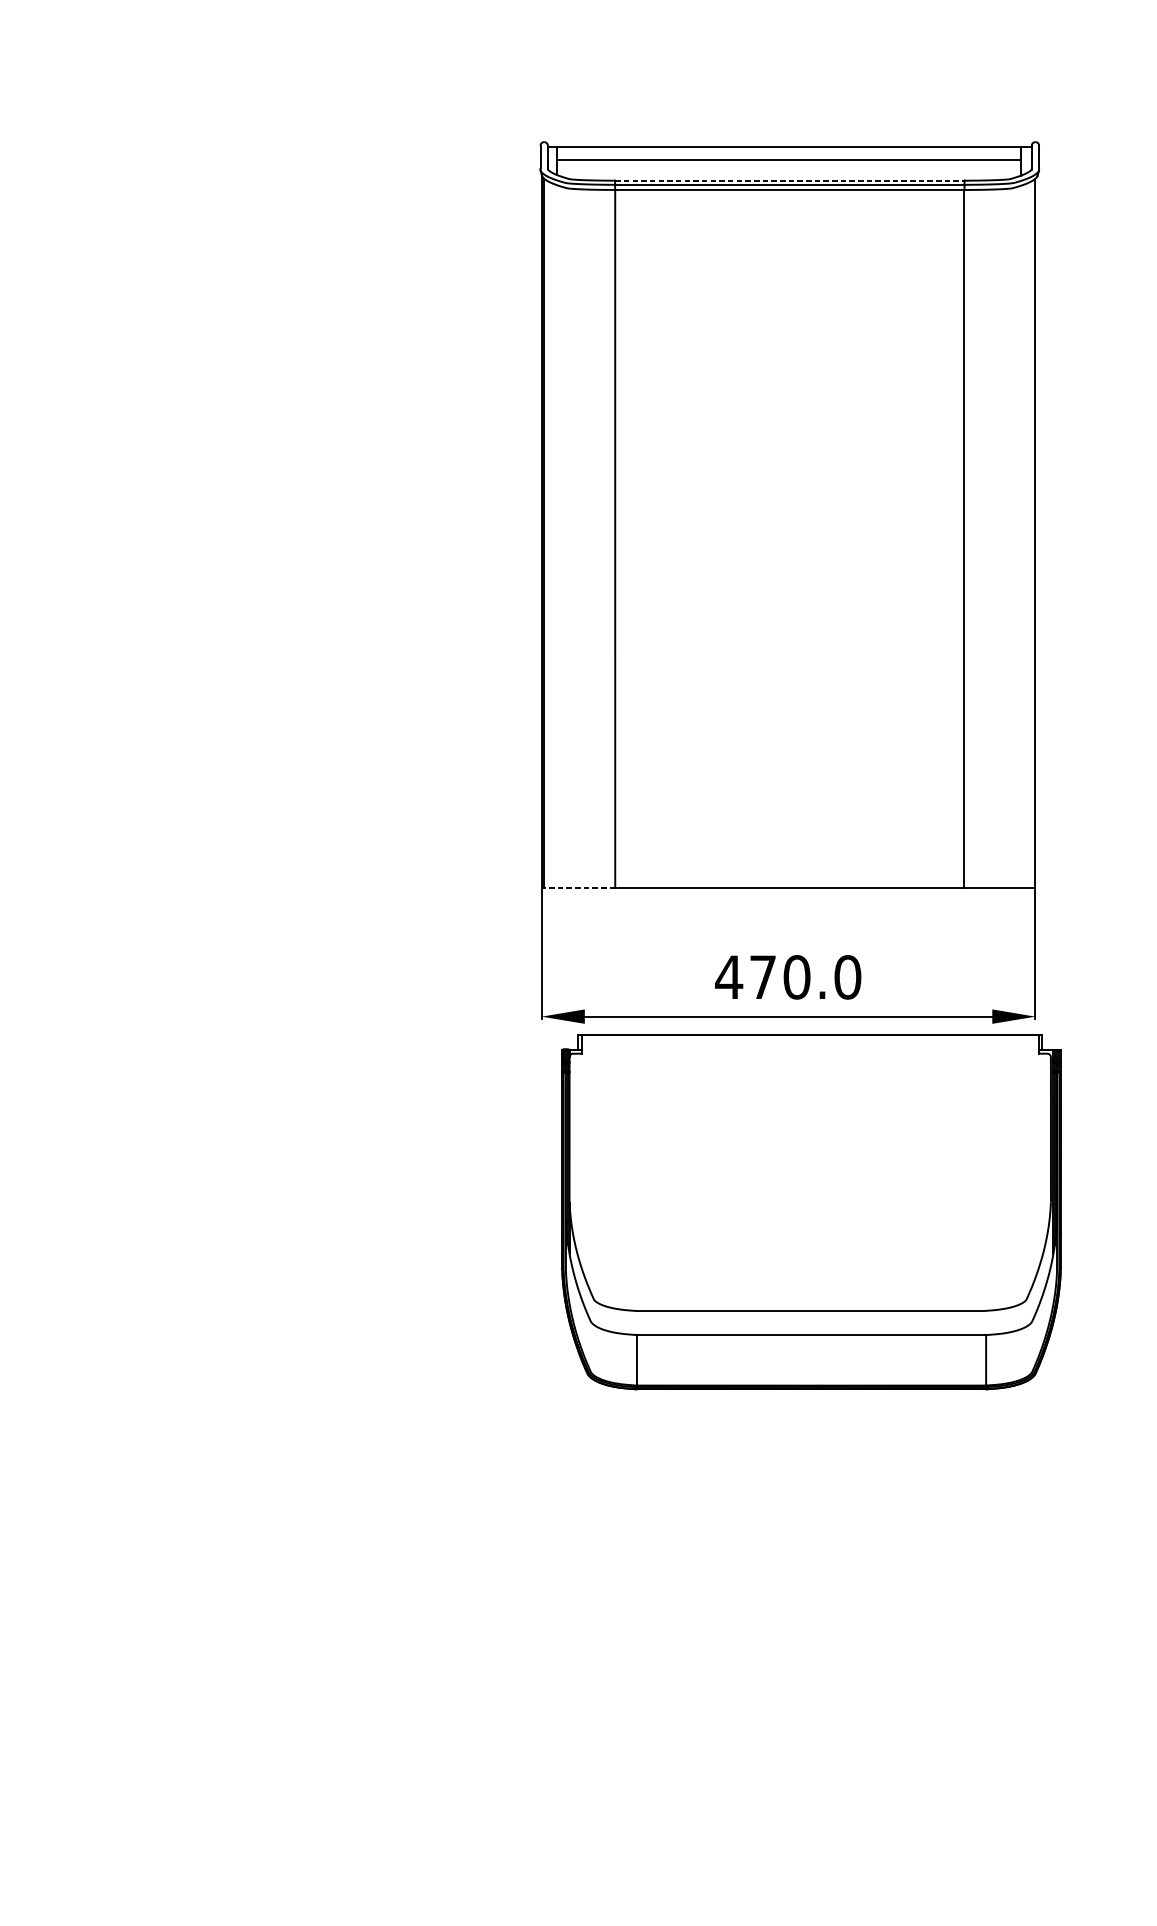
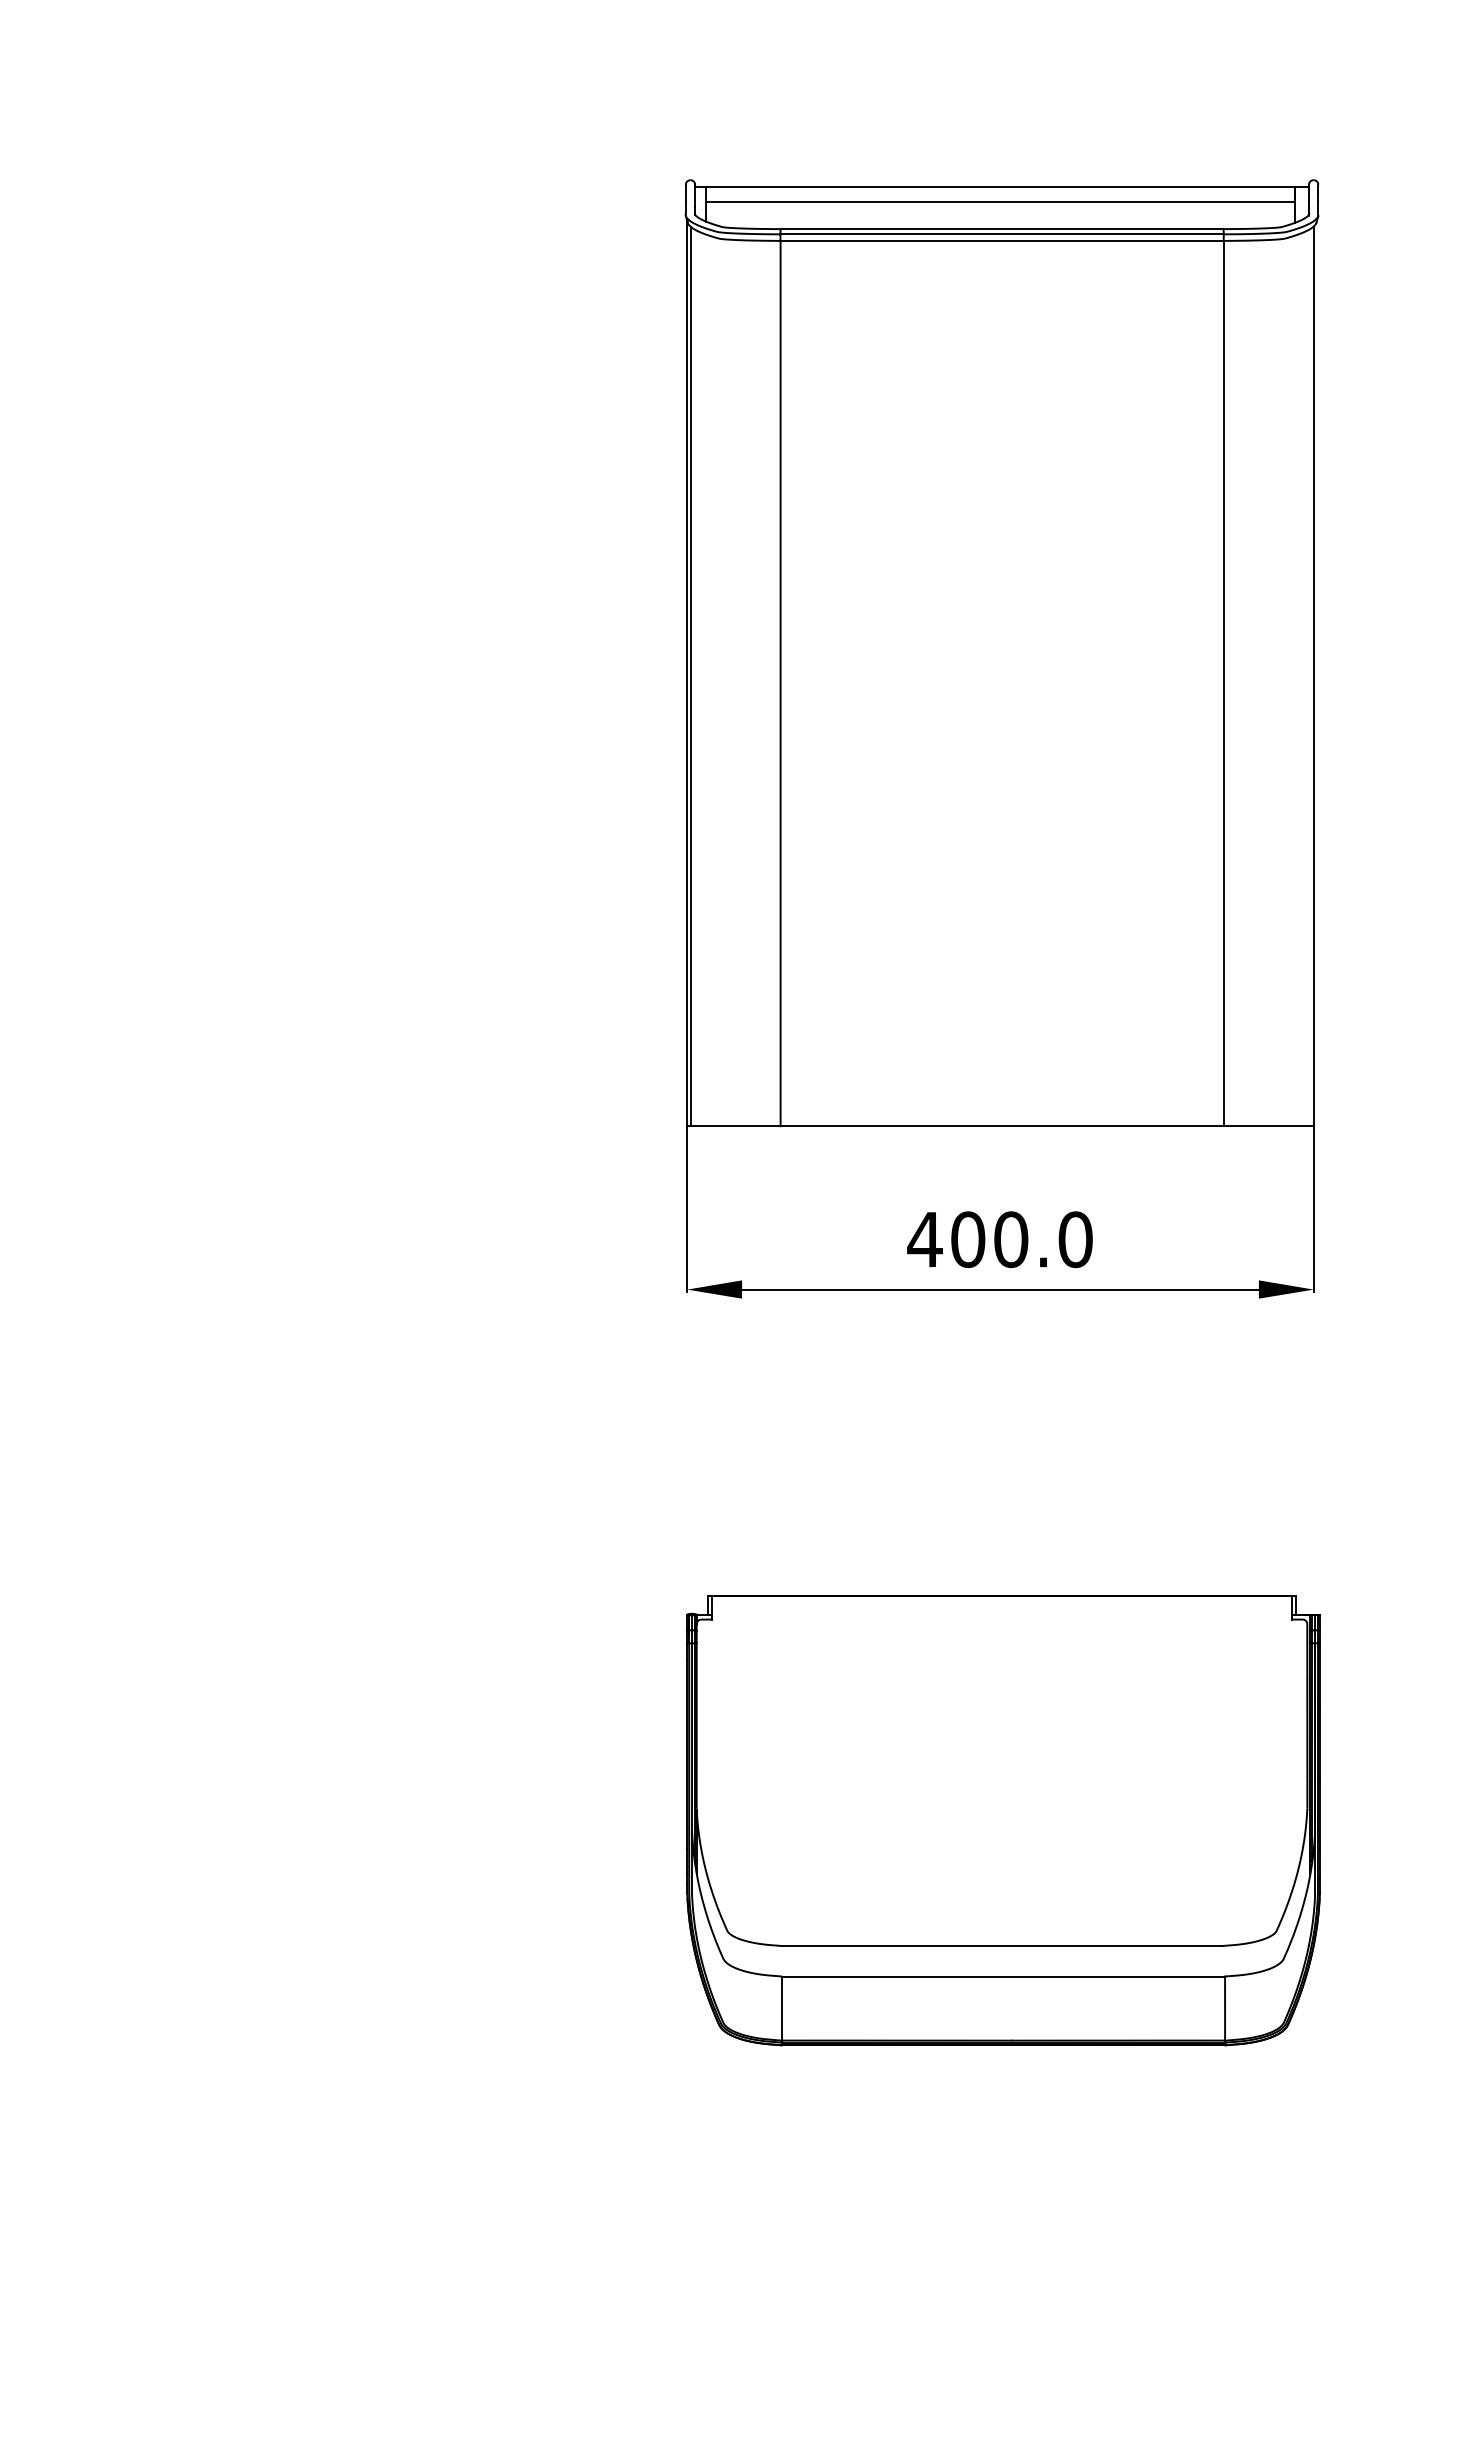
line: (790, 181) -> (1002, 229), dashed -> solid
line: (579, 888) -> (735, 1126), dashed -> solid
text: (763, 977) -> (968, 1239), 470.0 -> 400.0
part: (811, 1212) -> (1003, 1820), moved

